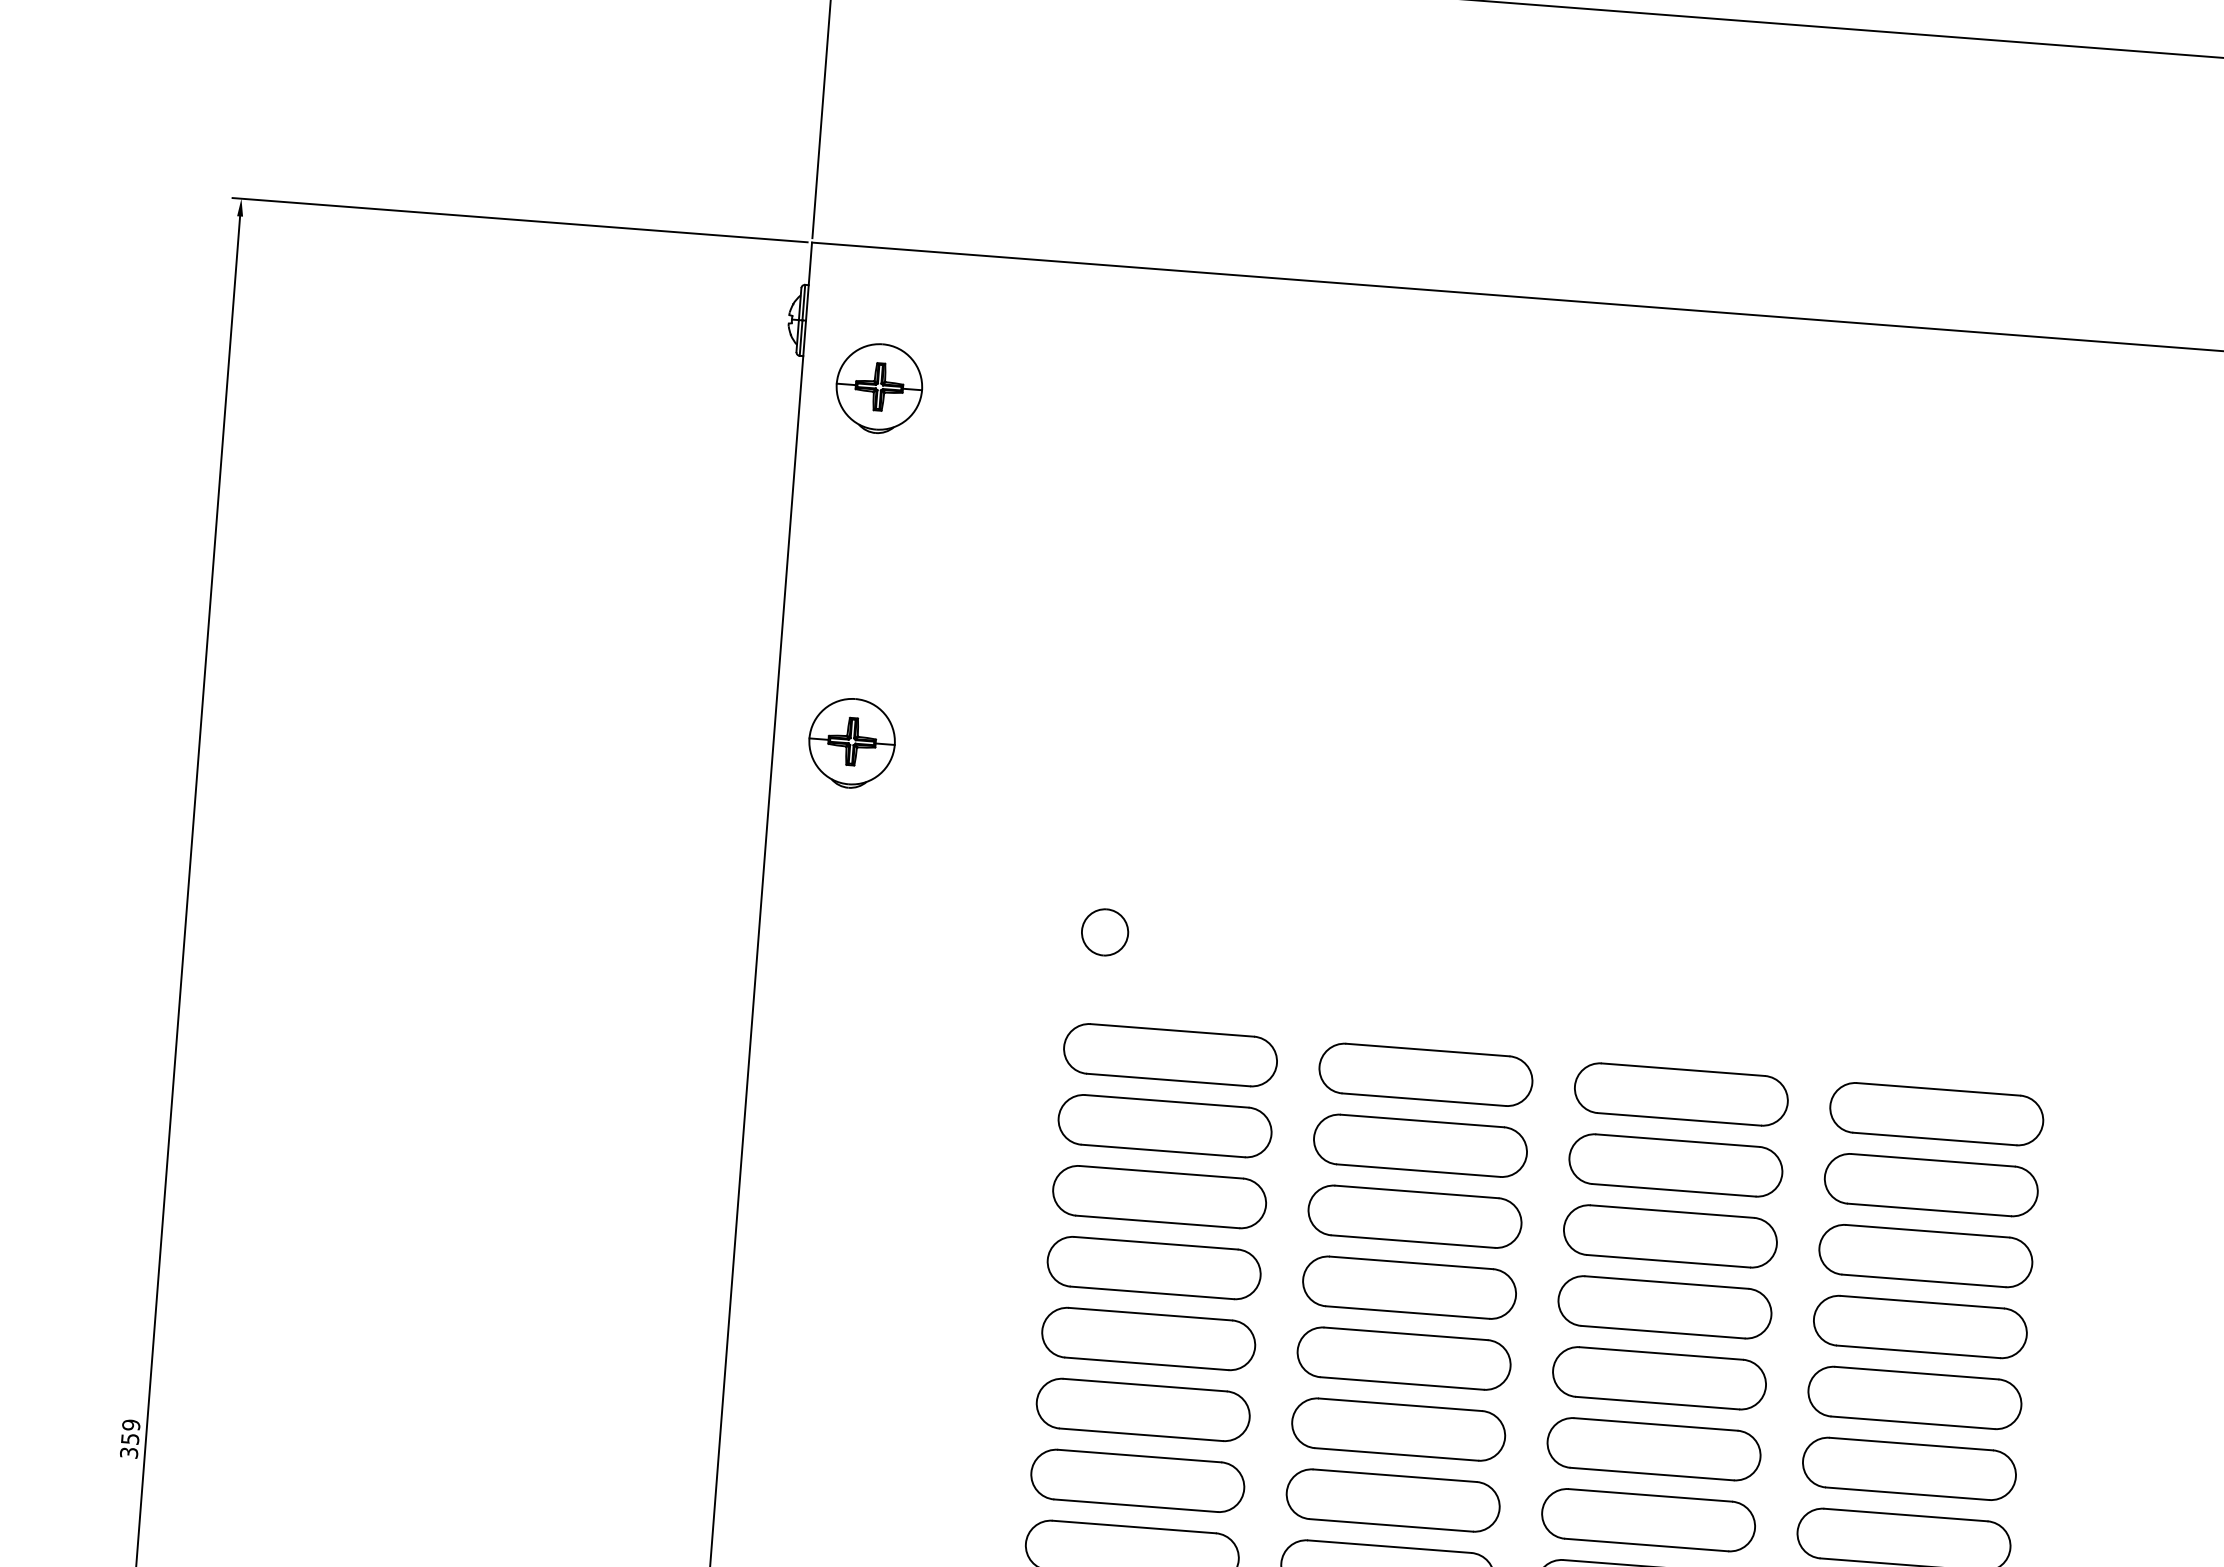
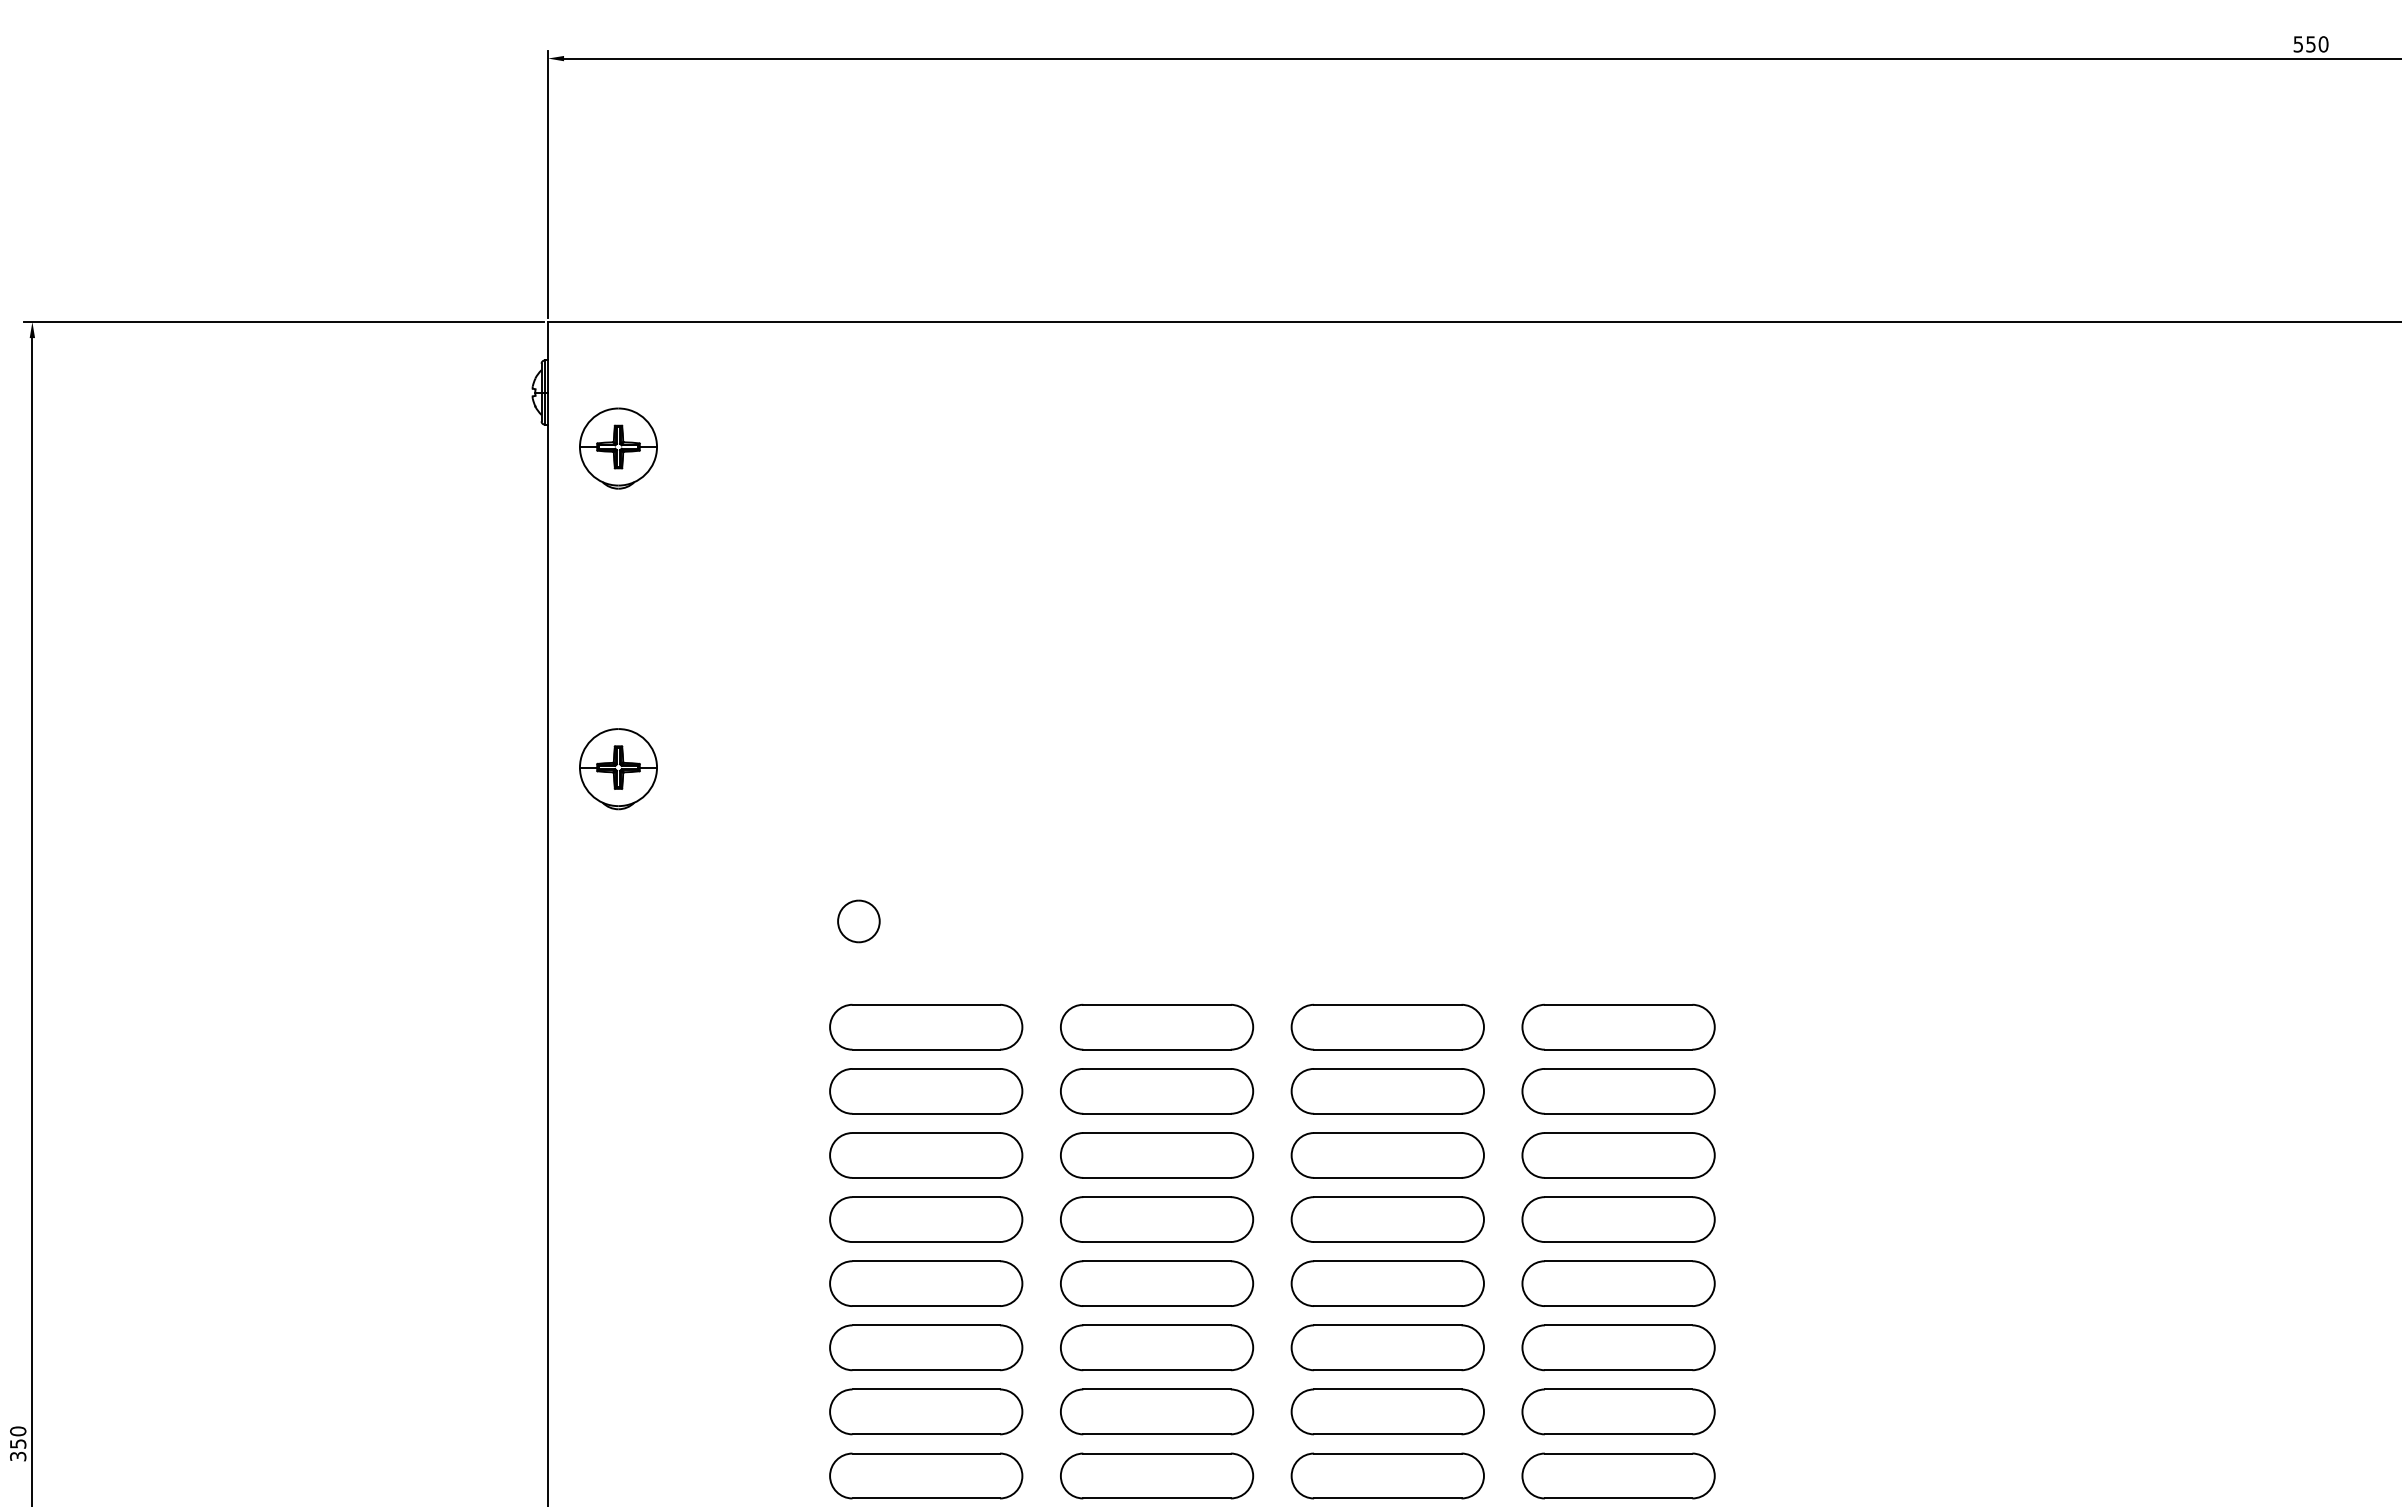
text: (131, 1425) -> (18, 1431), 359 -> 350

